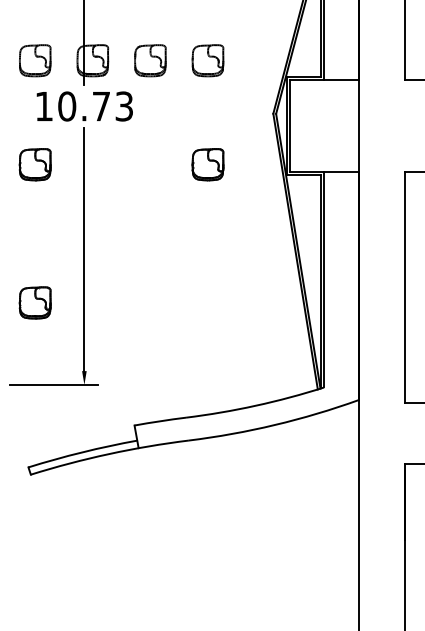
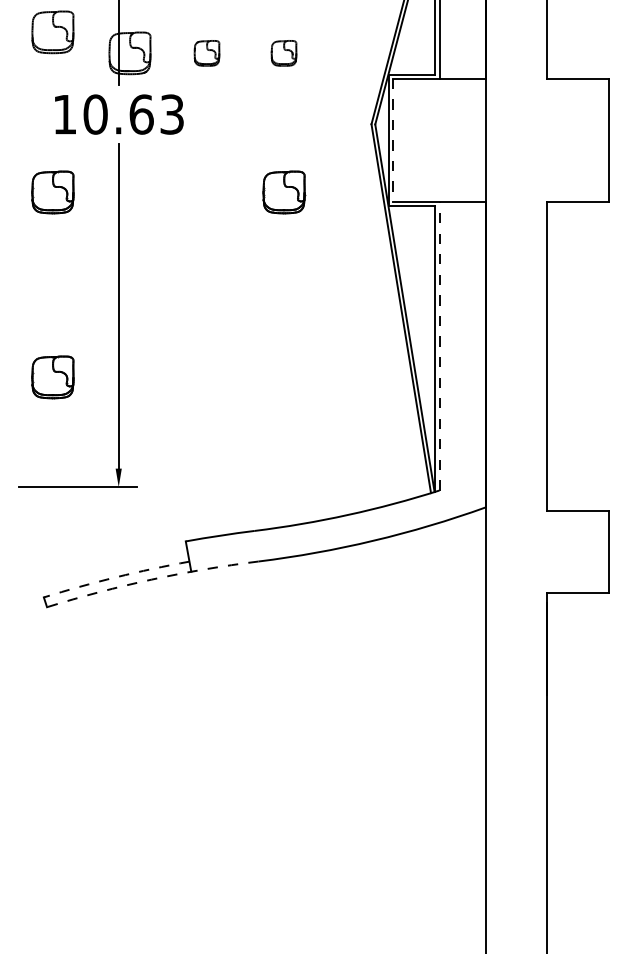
part: (34, 60) -> (52, 32), moved
part: (150, 60) -> (206, 53), size x0.6
part: (207, 60) -> (283, 53), size x0.6
text: (101, 106) -> (141, 114), 10.73 -> 10.63
line: (289, 125) -> (393, 140), solid -> dashed
line: (324, 279) -> (439, 345), solid -> dashed
arc: (82, 452) -> (116, 577), solid -> dashed
arc: (108, 453) -> (151, 579), solid -> dashed

